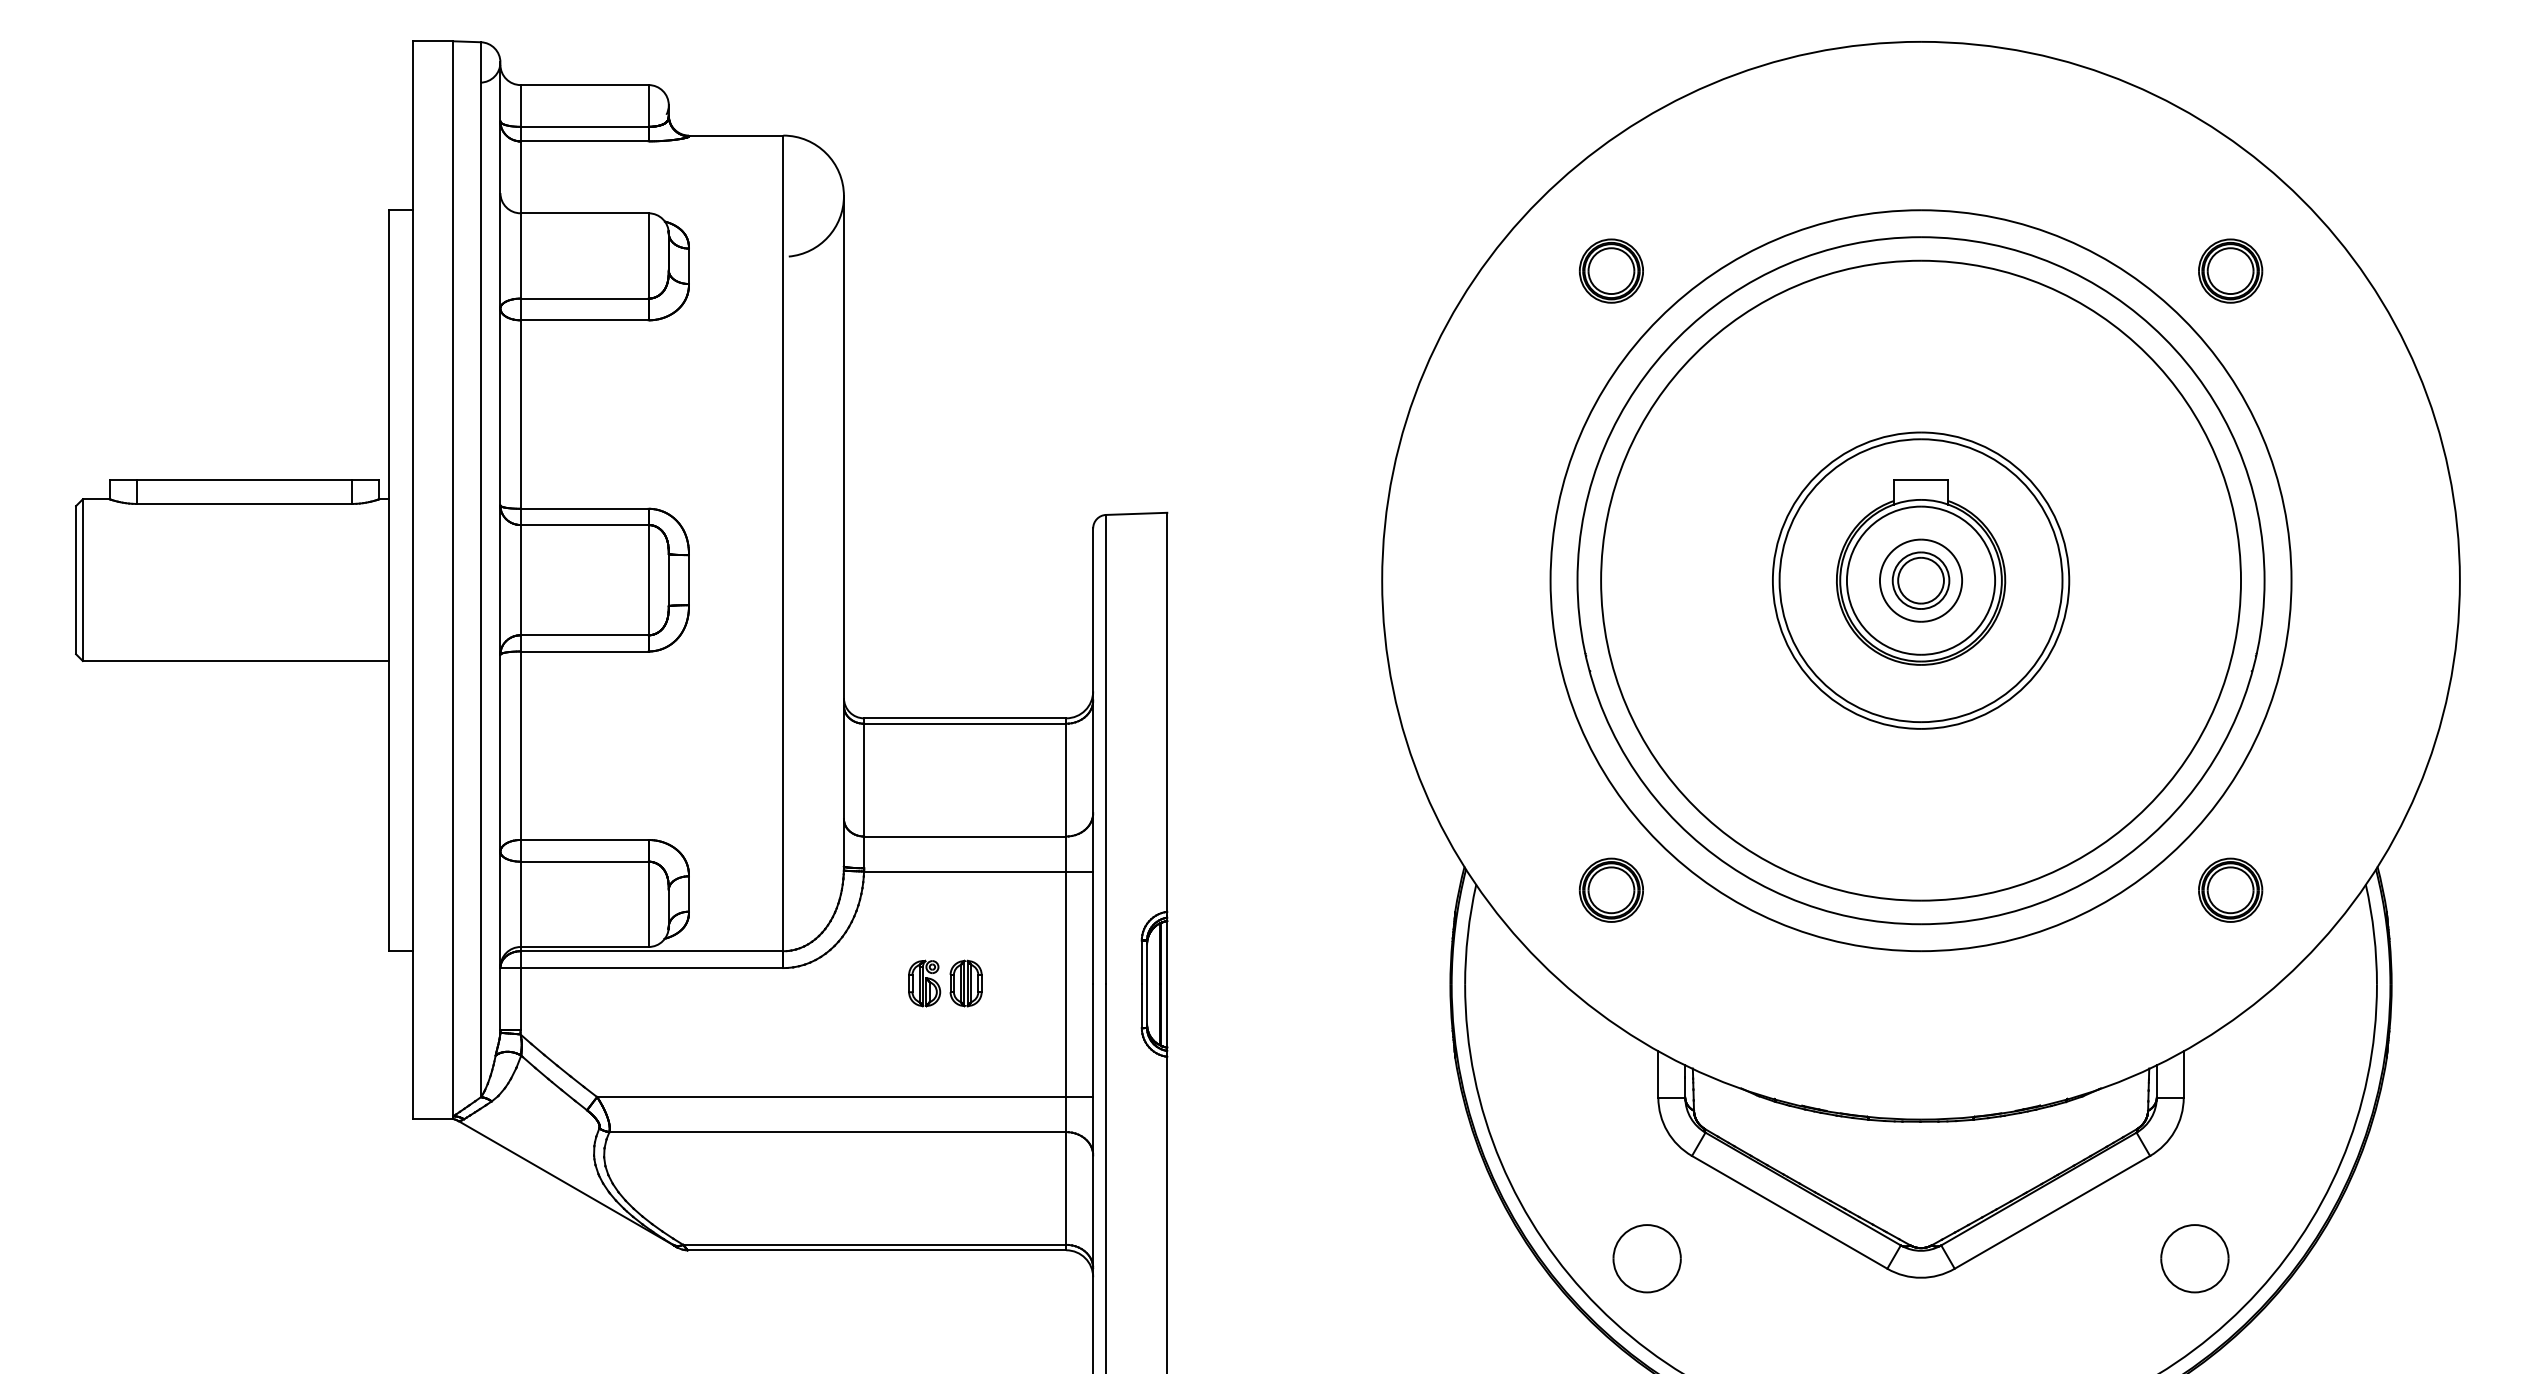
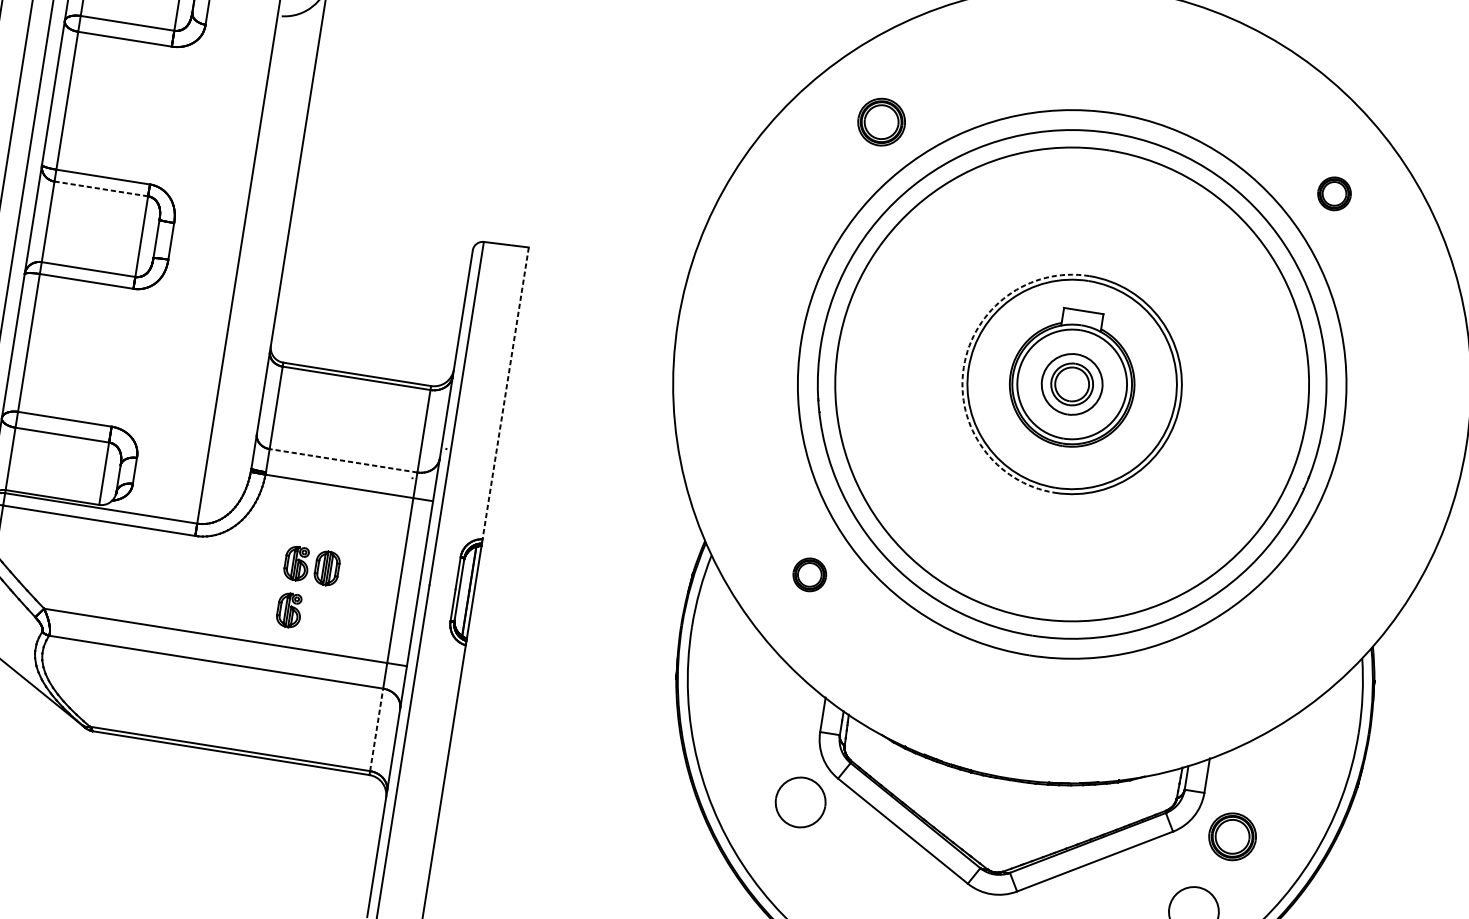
part: (2230, 270) -> (1334, 193), size x0.7
line: (584, 525) -> (101, 189), solid -> dashed
arc: (1772, 580) -> (963, 367), solid -> dashed
line: (1167, 712) -> (505, 393), solid -> dashed
line: (964, 836) -> (343, 460), solid -> dashed
part: (1610, 889) -> (809, 574), size x0.7
part: (2230, 889) -> (1232, 836), moved
part: (924, 1047) -> (289, 610), added
line: (1066, 1187) -> (376, 729), solid -> dashed
part: (1646, 1258) -> (800, 802), moved

